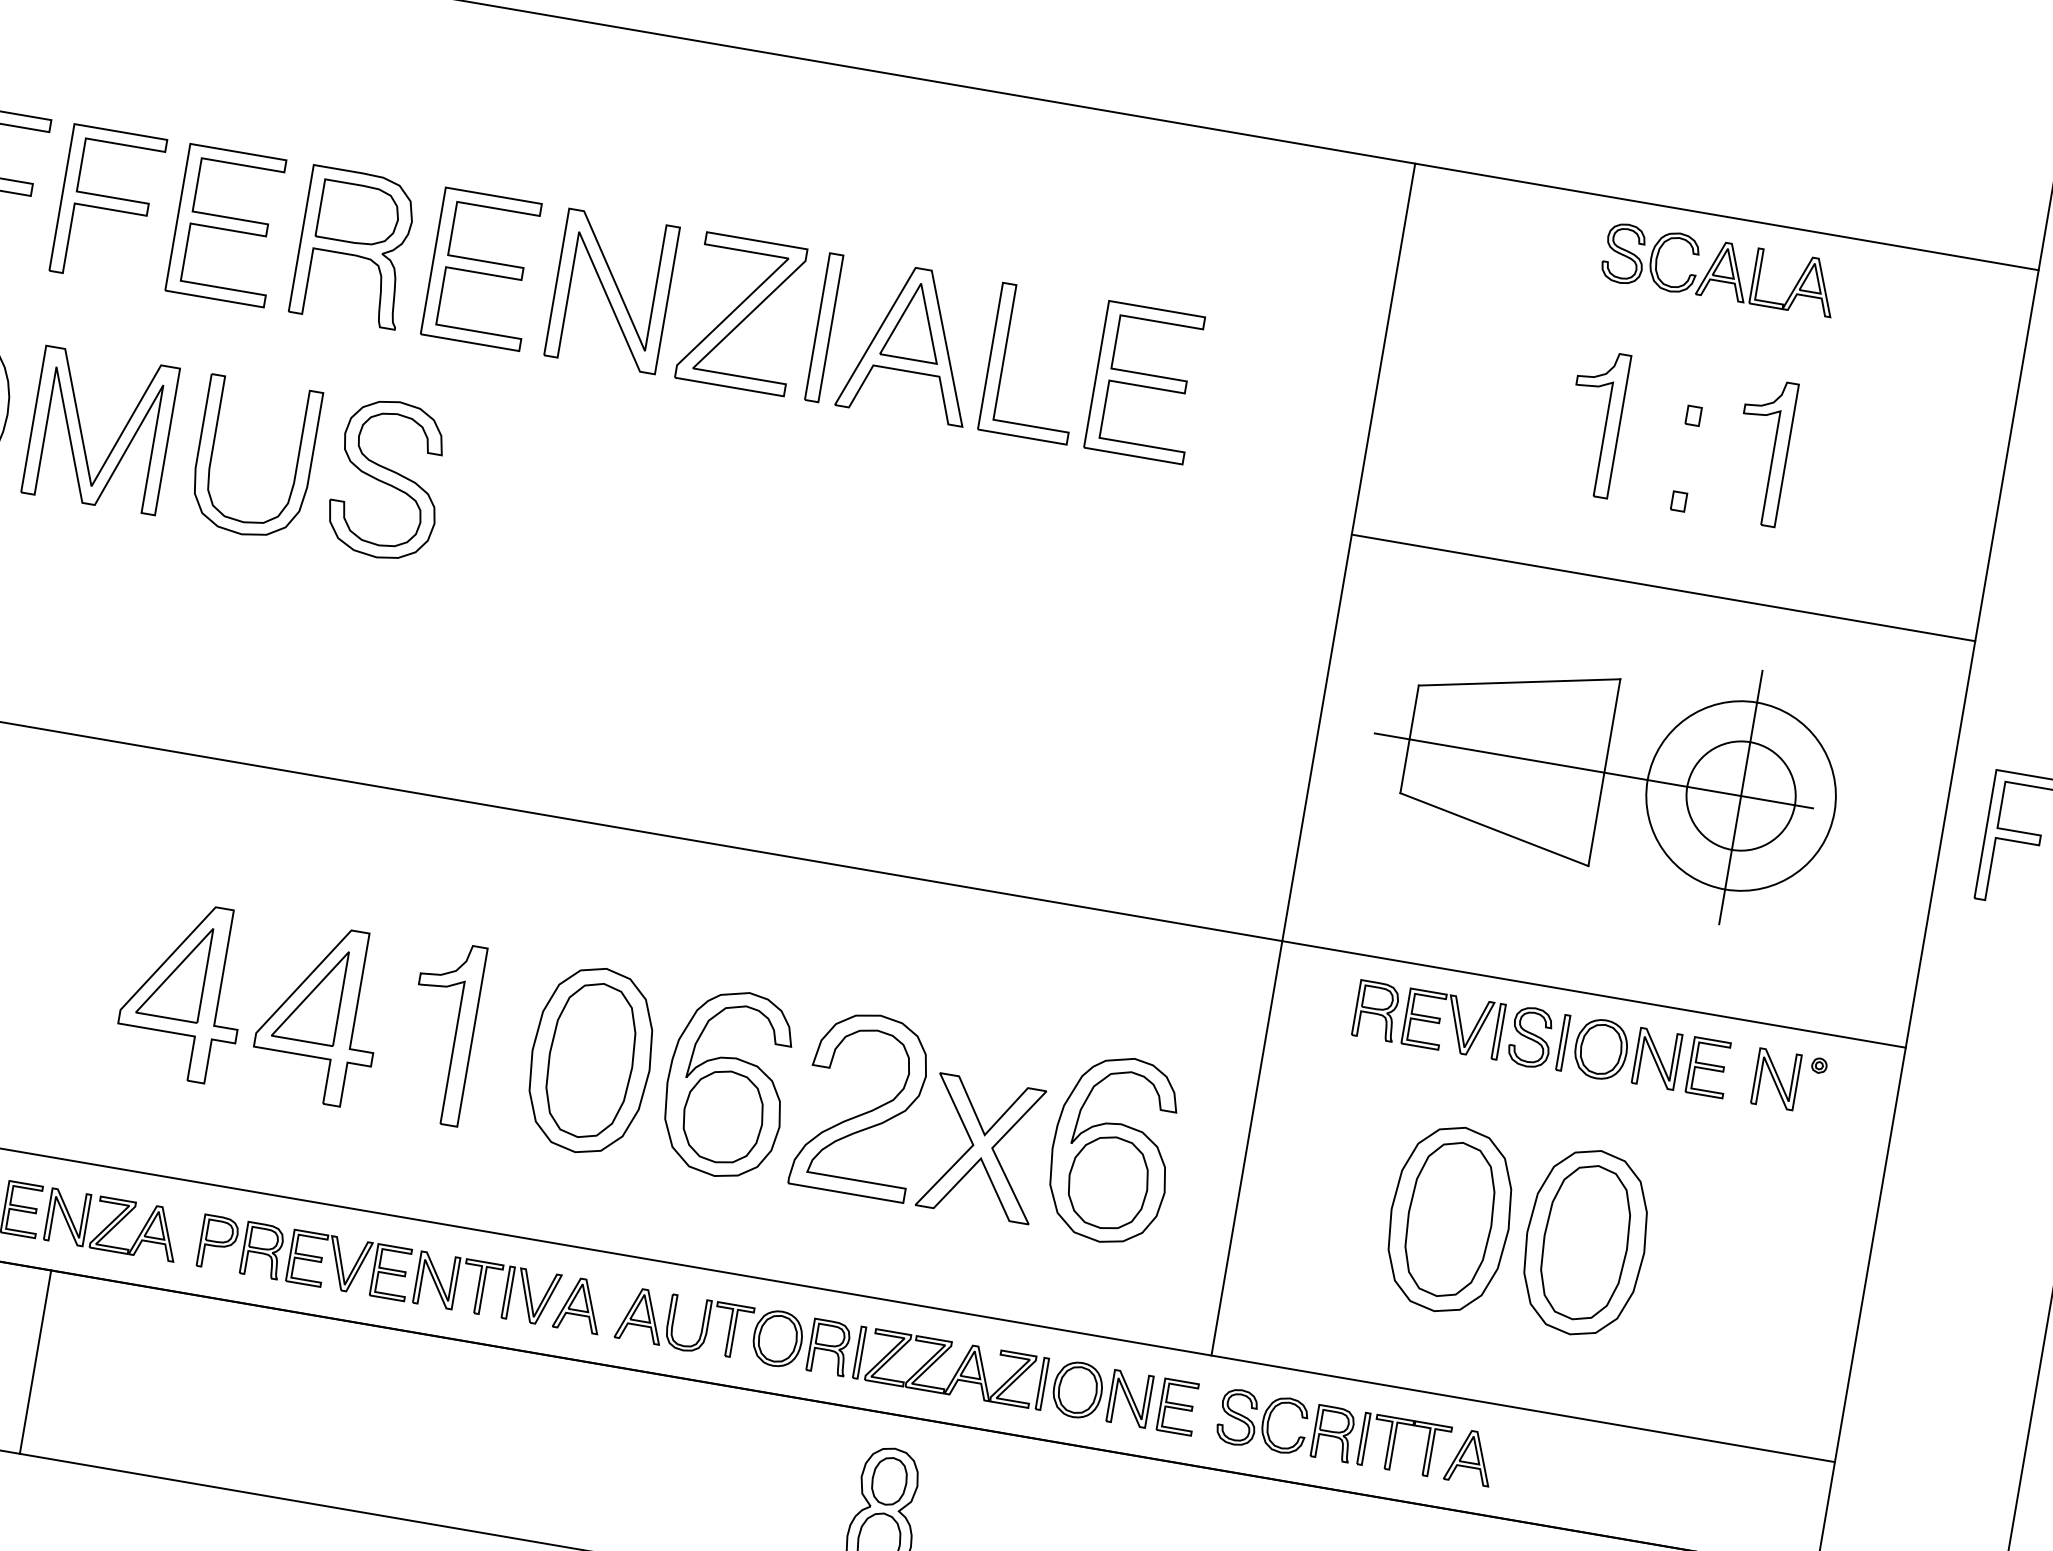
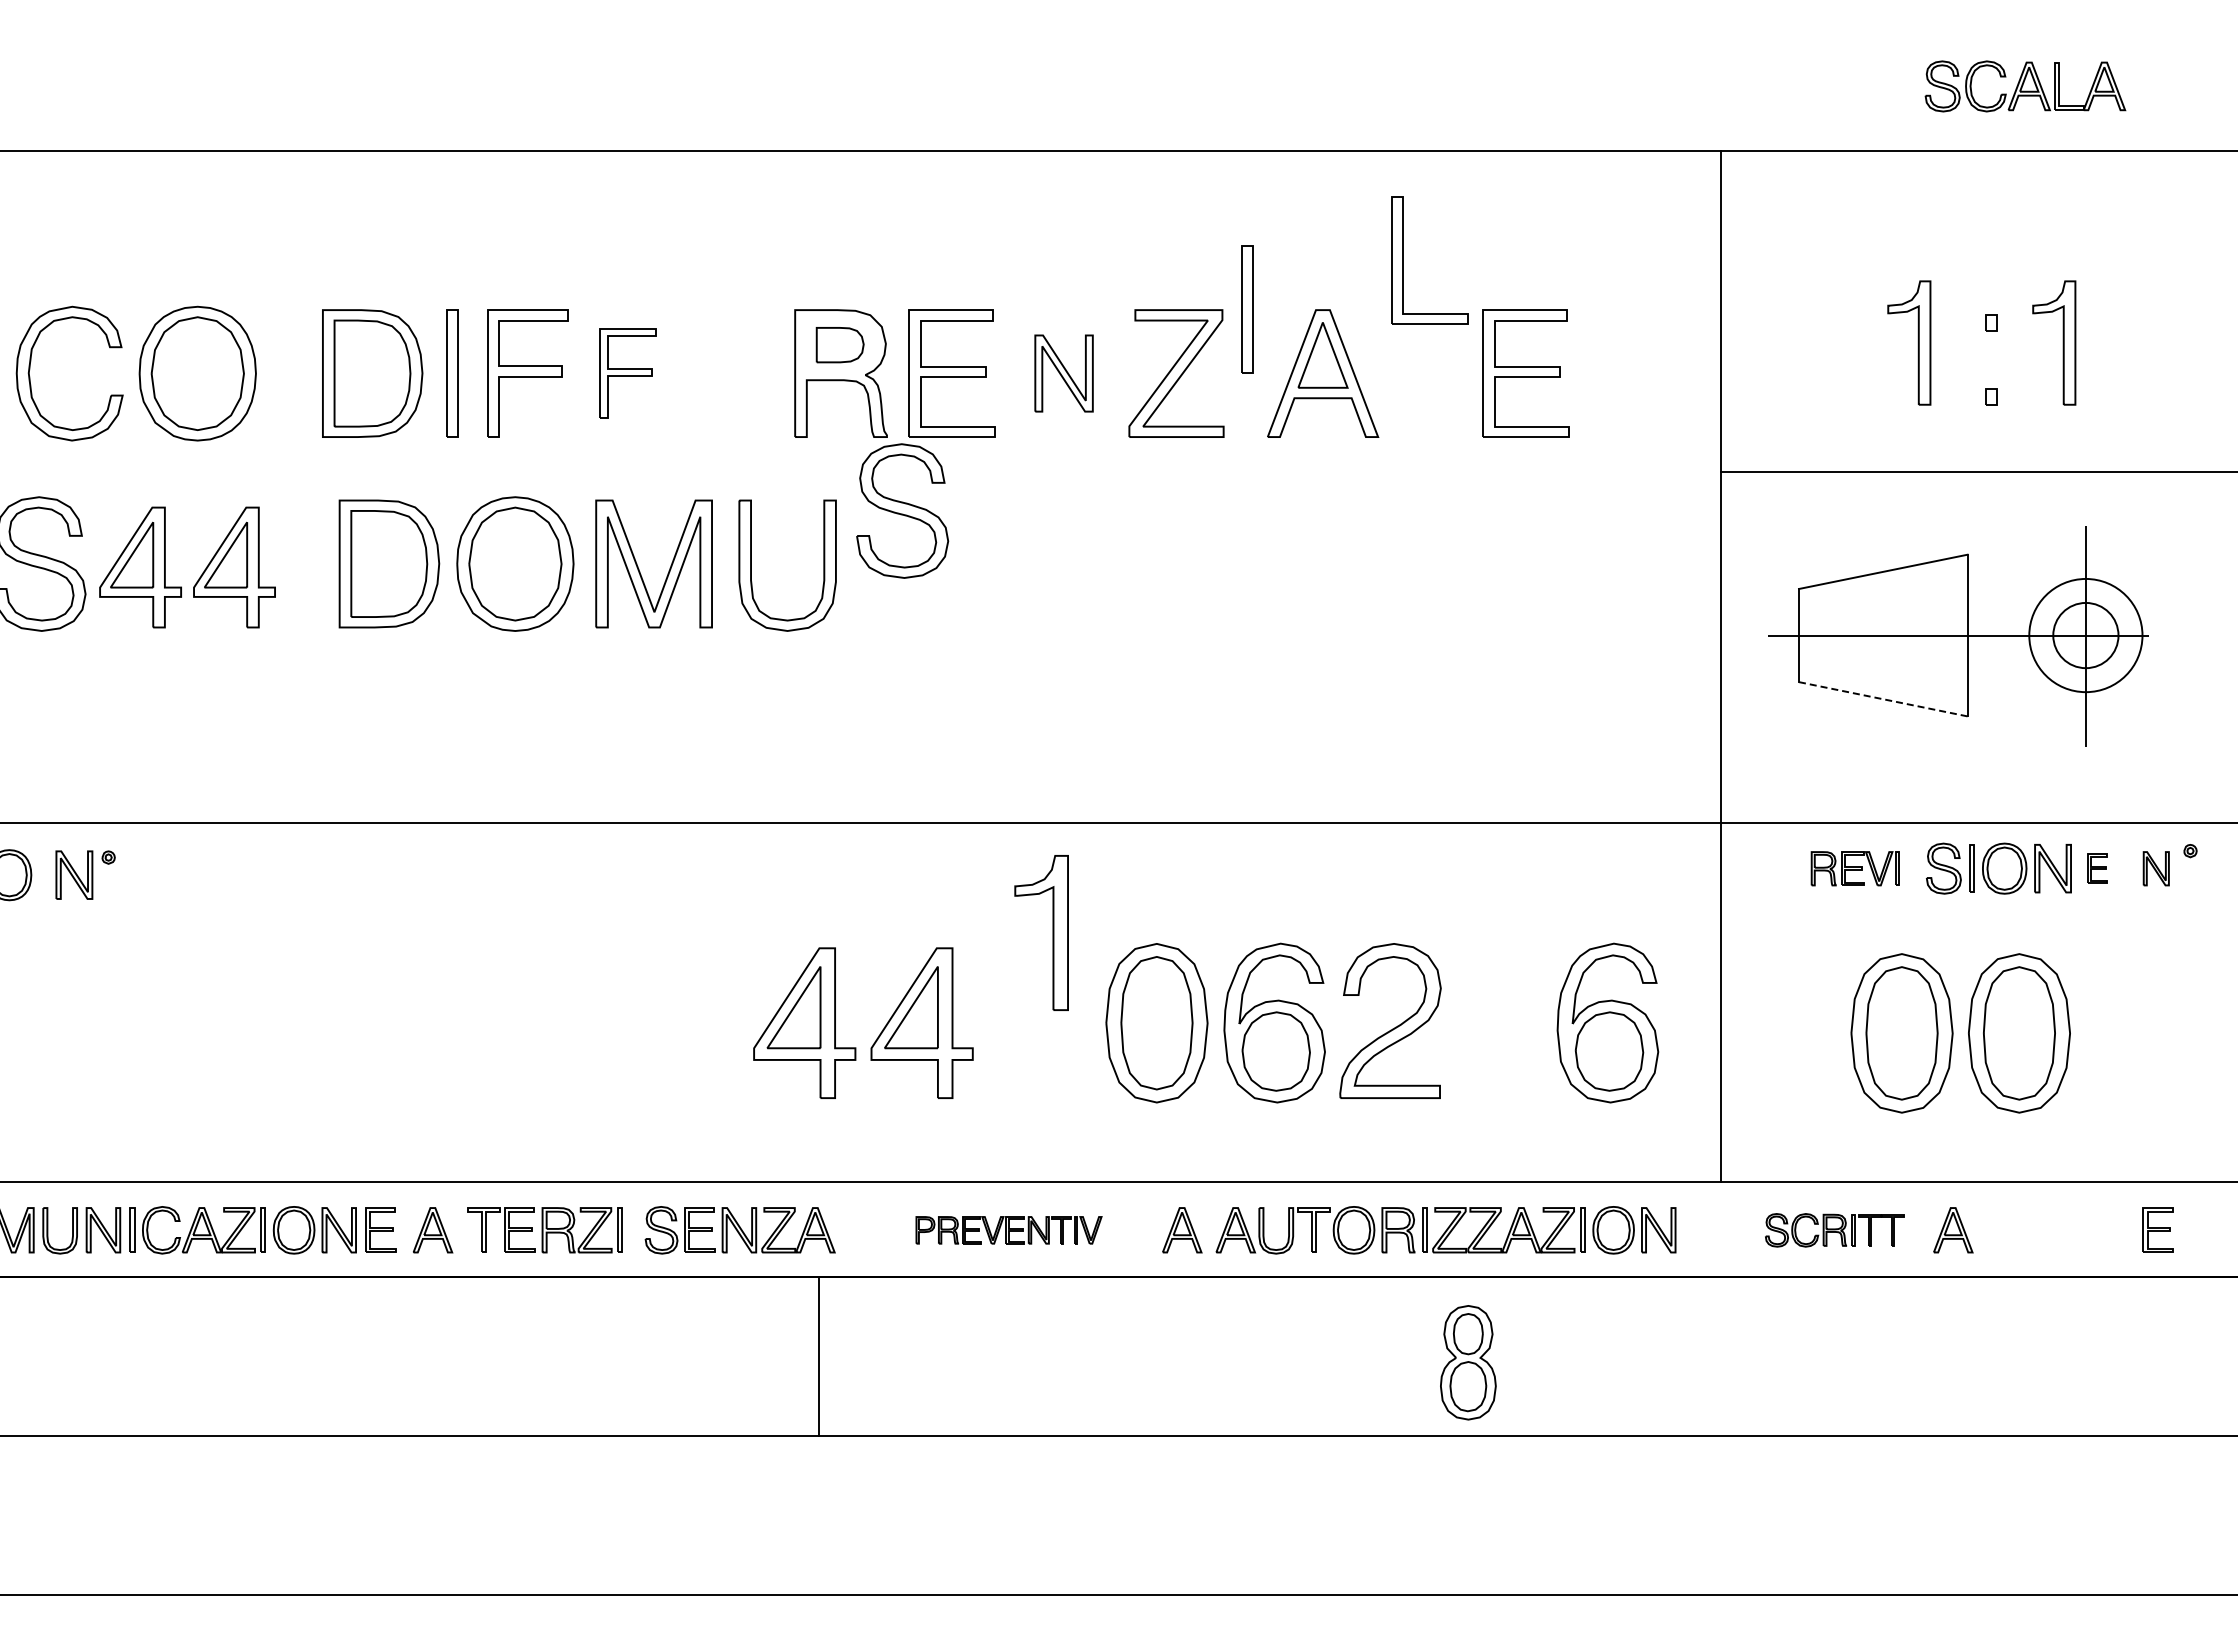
part: (107, 205) -> (627, 373), size x0.7
part: (358, 213) -> (839, 344), size x0.7
part: (226, 225) -> (730, 373), removed
part: (1719, 270) -> (2025, 86), moved
part: (611, 291) -> (1063, 373), size x0.6
part: (824, 327) -> (1247, 309), moved
part: (1004, 358) -> (1403, 260), moved
part: (387, 479) -> (902, 510), moved
circle: (1740, 795) -> (2085, 635), size x0.7
circle: (1740, 795) -> (2085, 635), size x0.7
line: (1494, 829) -> (1883, 699), solid -> dashed
part: (1428, 1019) -> (1855, 868), size x0.7
part: (454, 1033) -> (1052, 932), moved
part: (1708, 1067) -> (2097, 868), size x0.6
part: (1776, 1079) -> (2156, 868), size x0.7
part: (983, 1148) -> (1499, 1040), removed
part: (378, 1270) -> (1008, 1230), size x0.6
line: (35, 1362) -> (819, 1356), moved
part: (1177, 1406) -> (2157, 1229), moved
part: (1333, 1433) -> (1834, 1230), size x0.7

